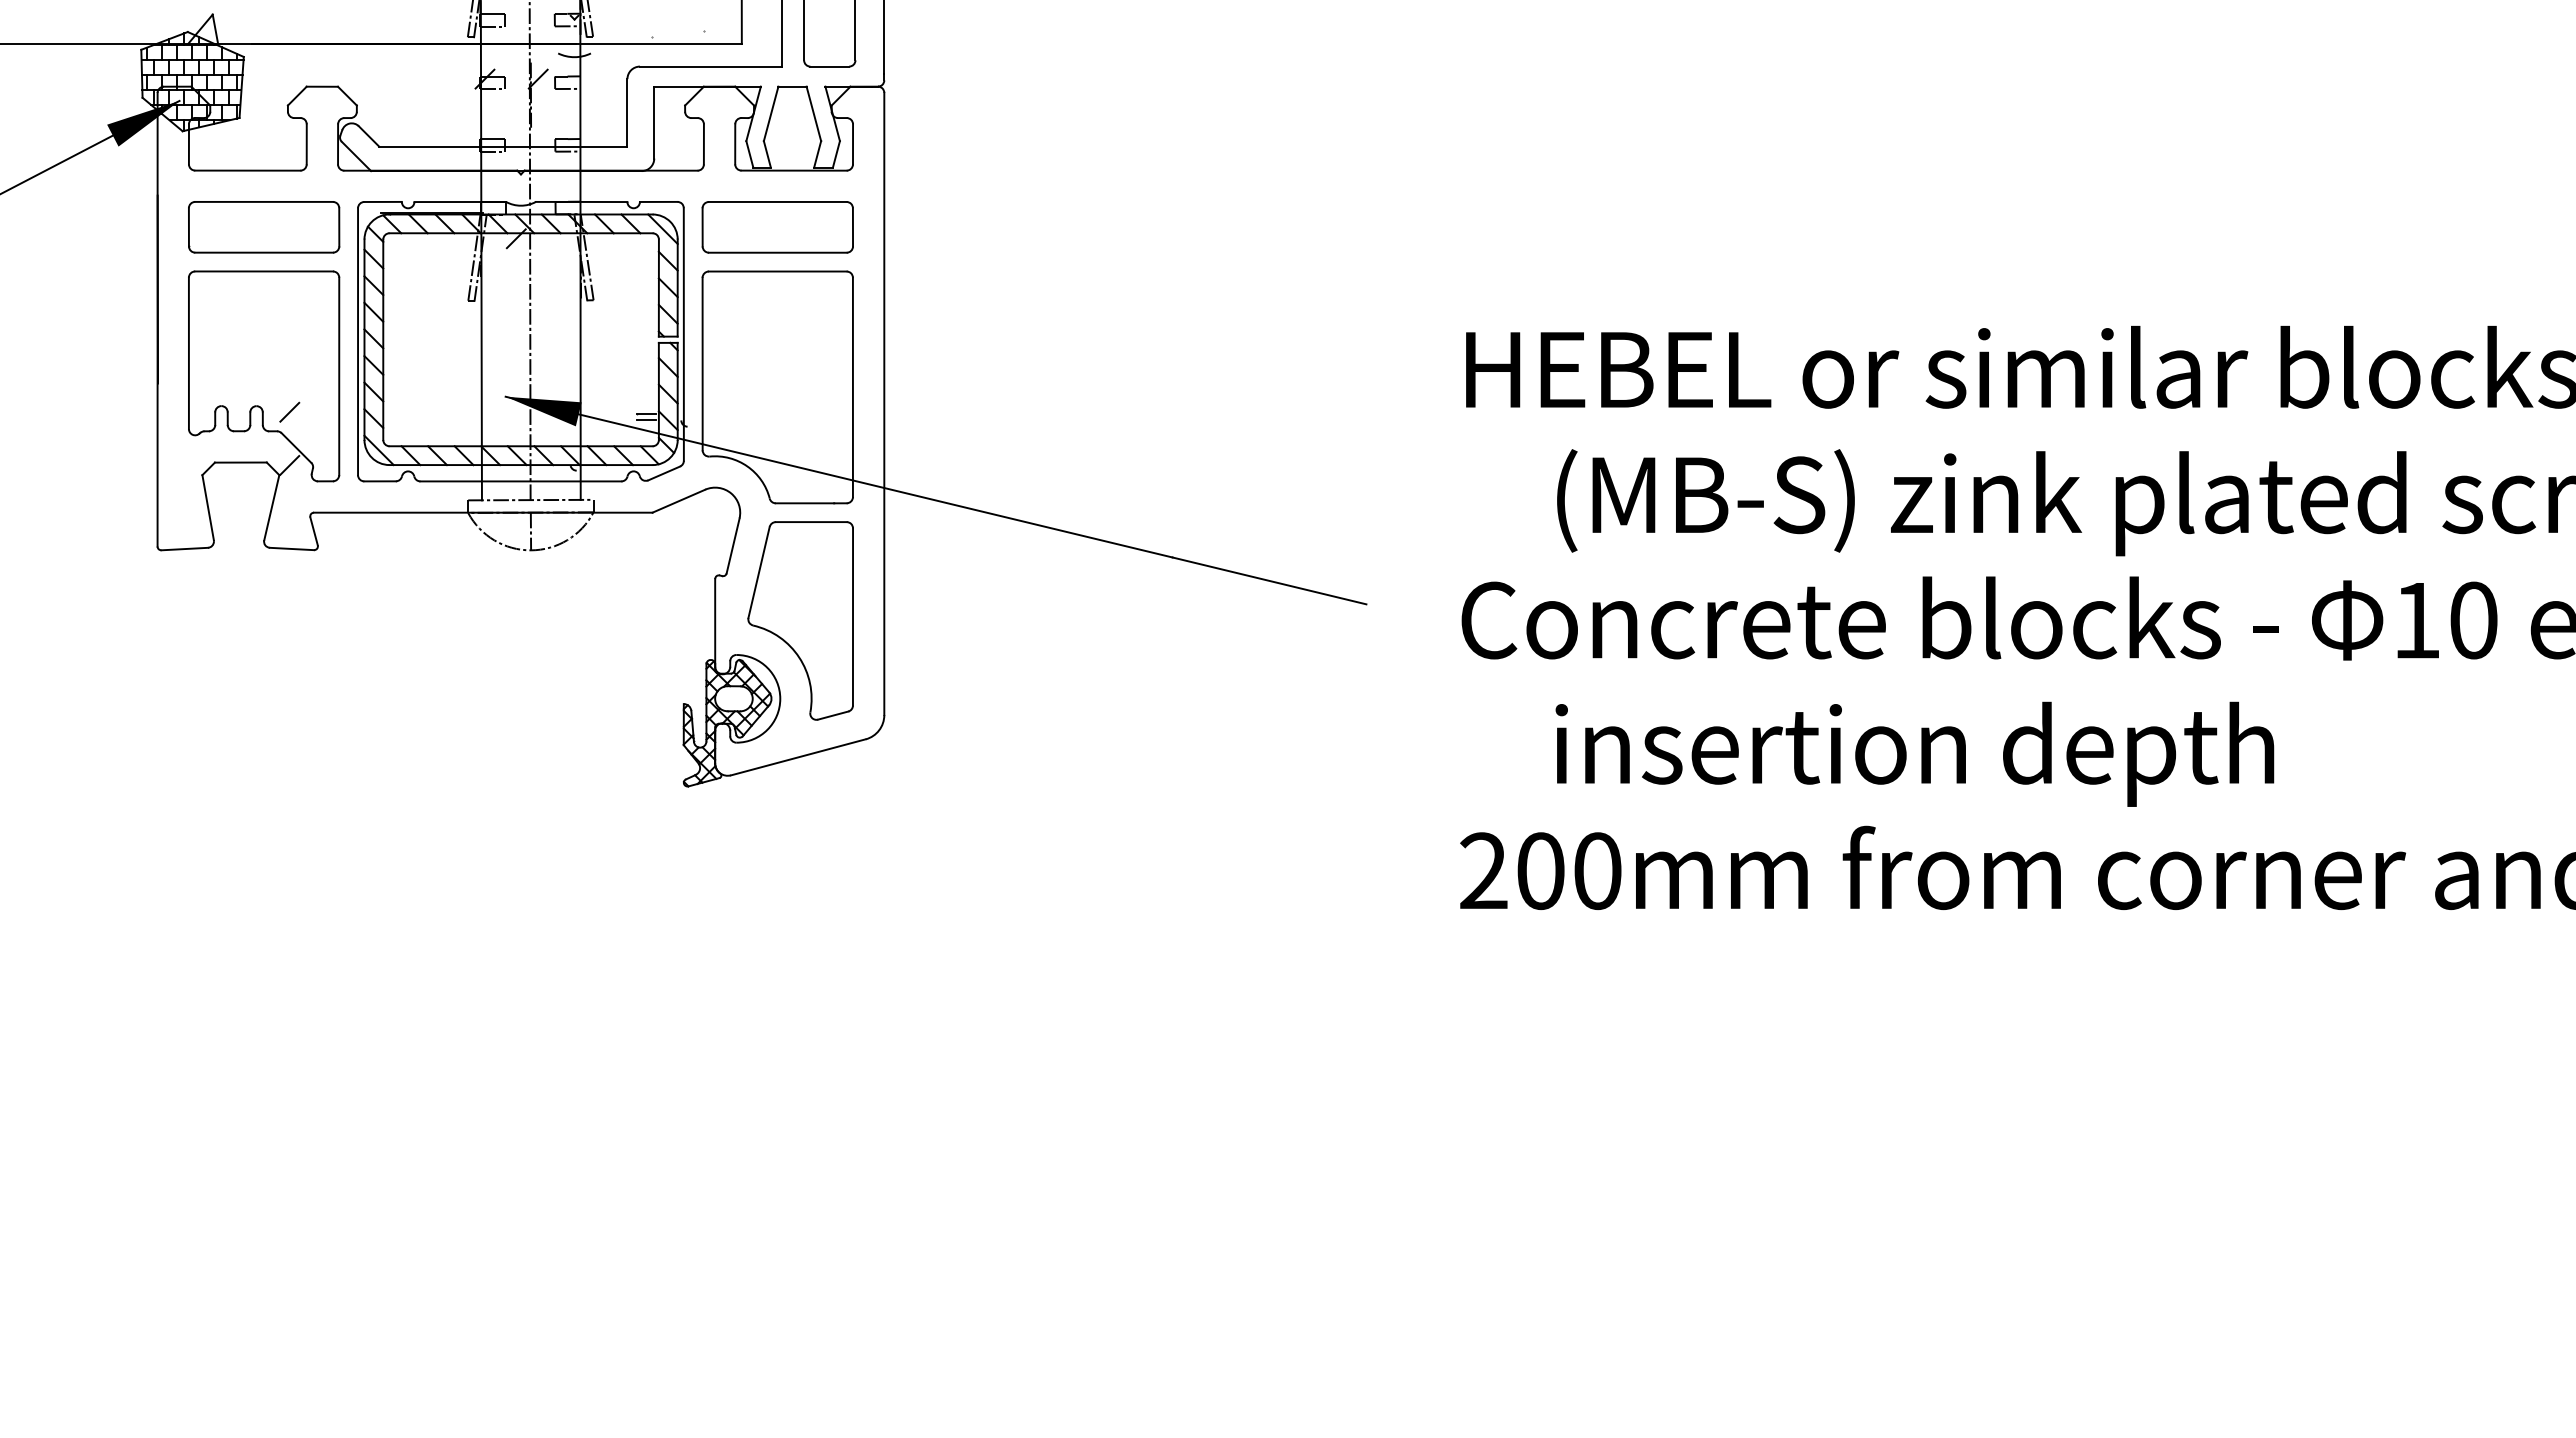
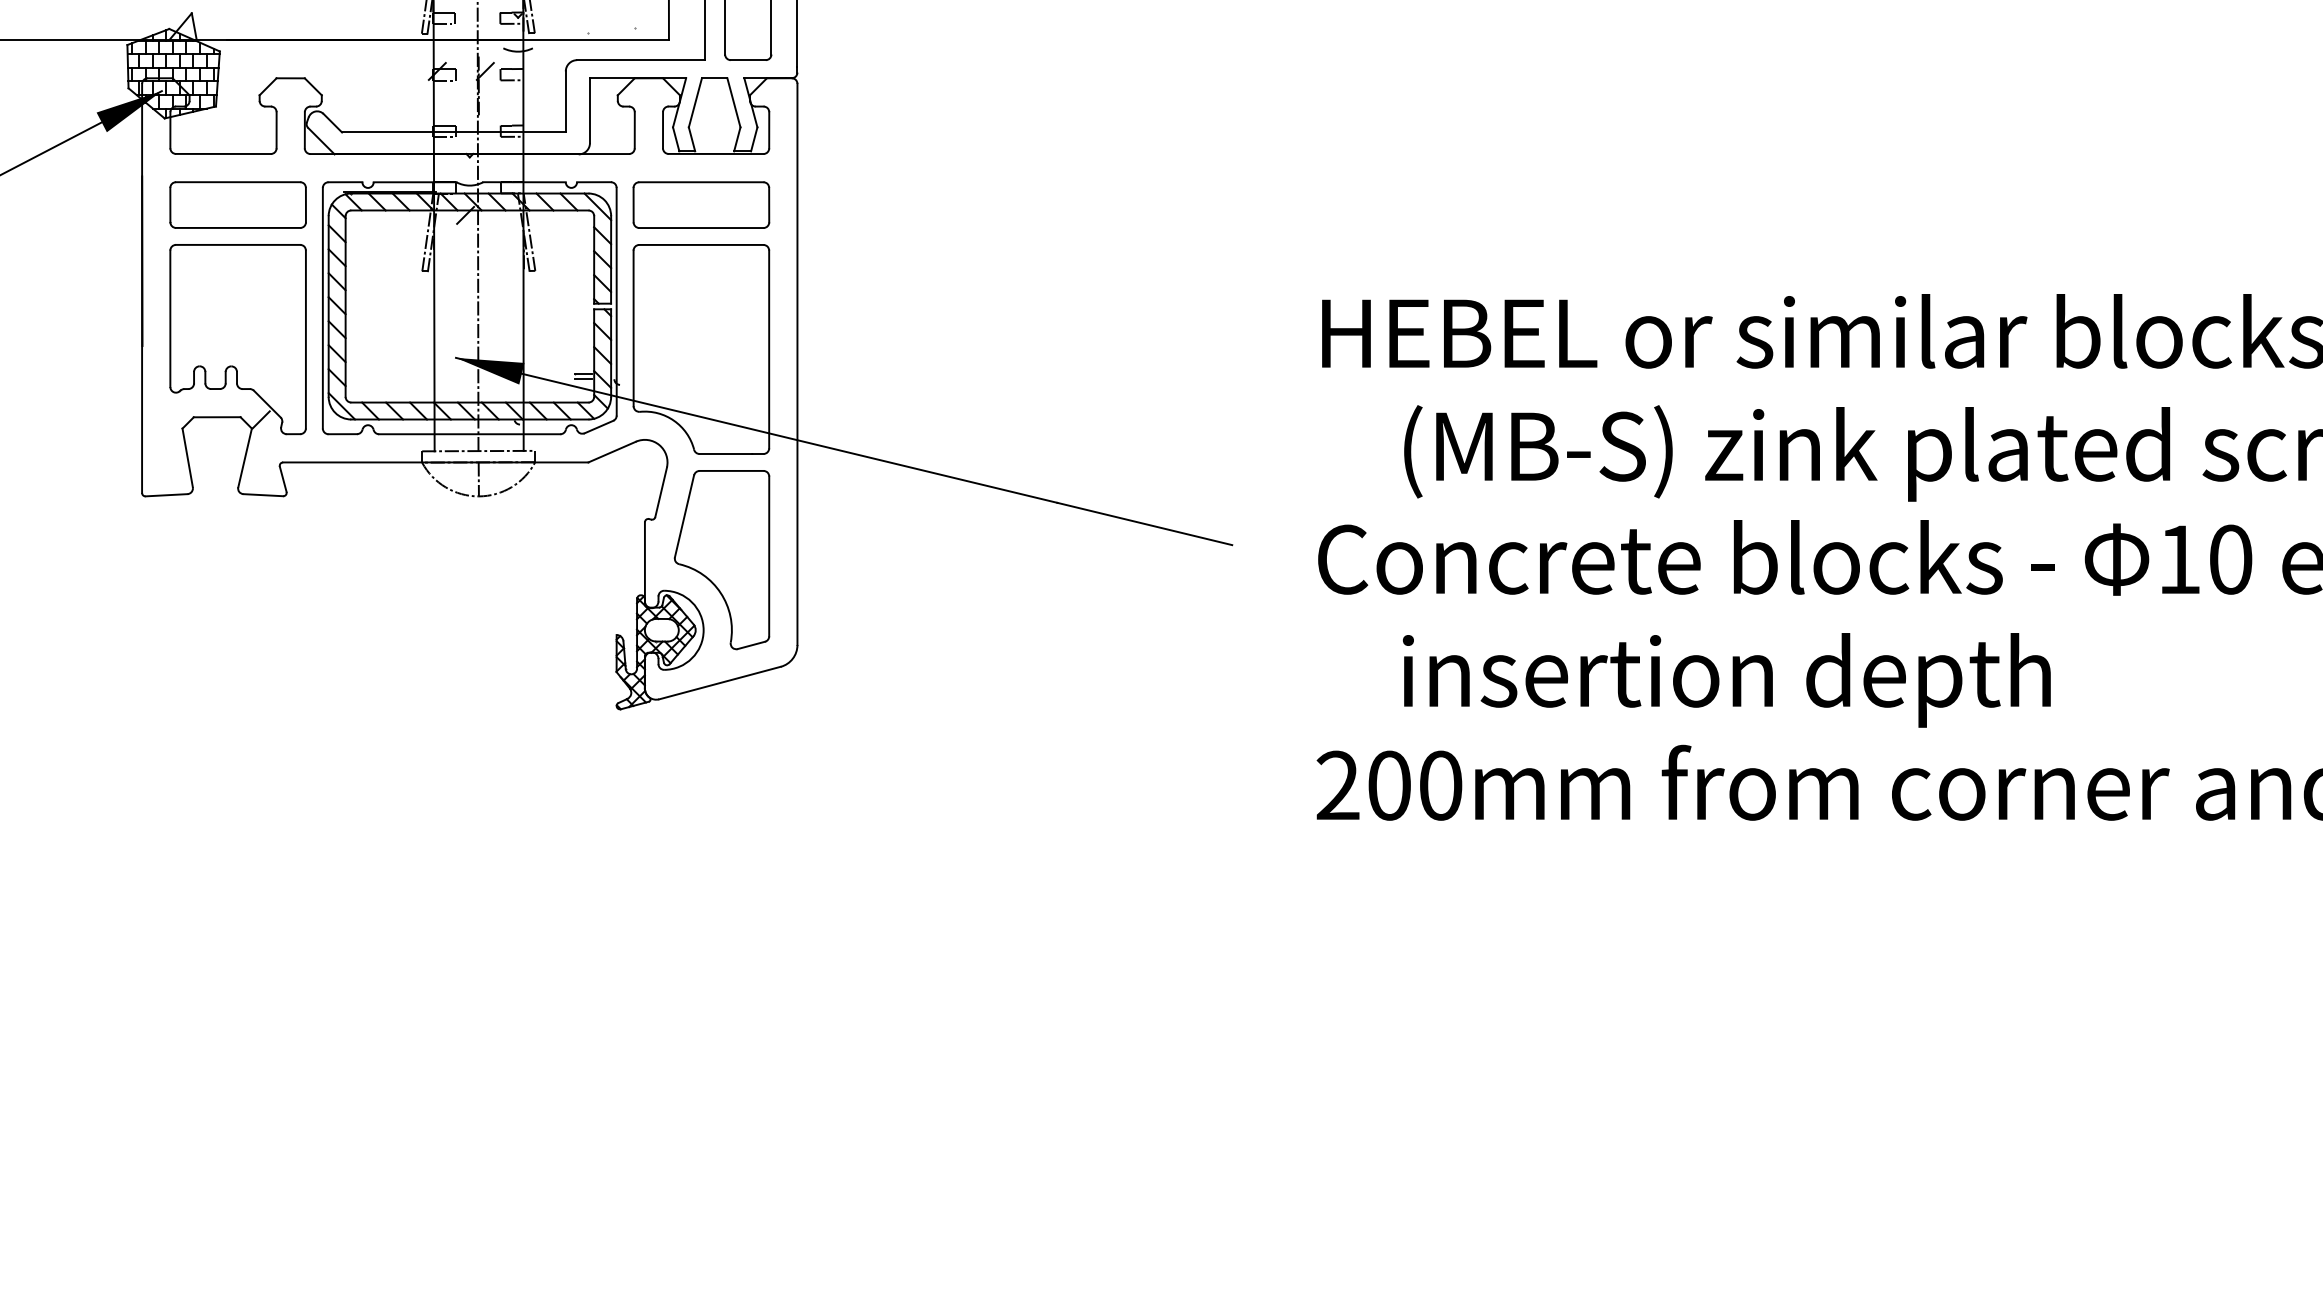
line: (289, 411) -> (261, 371), removed

